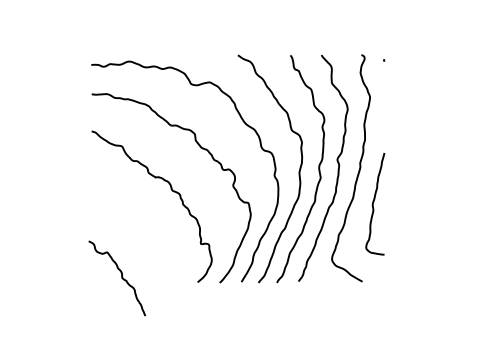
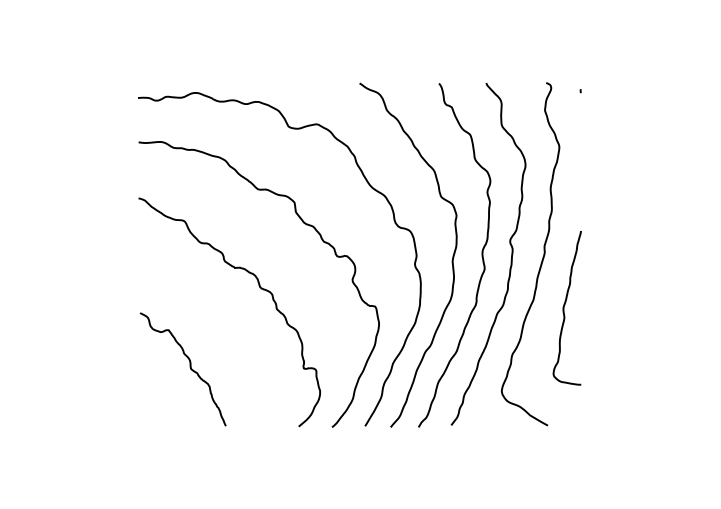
curve: (121, 278) -> (189, 369), moved

